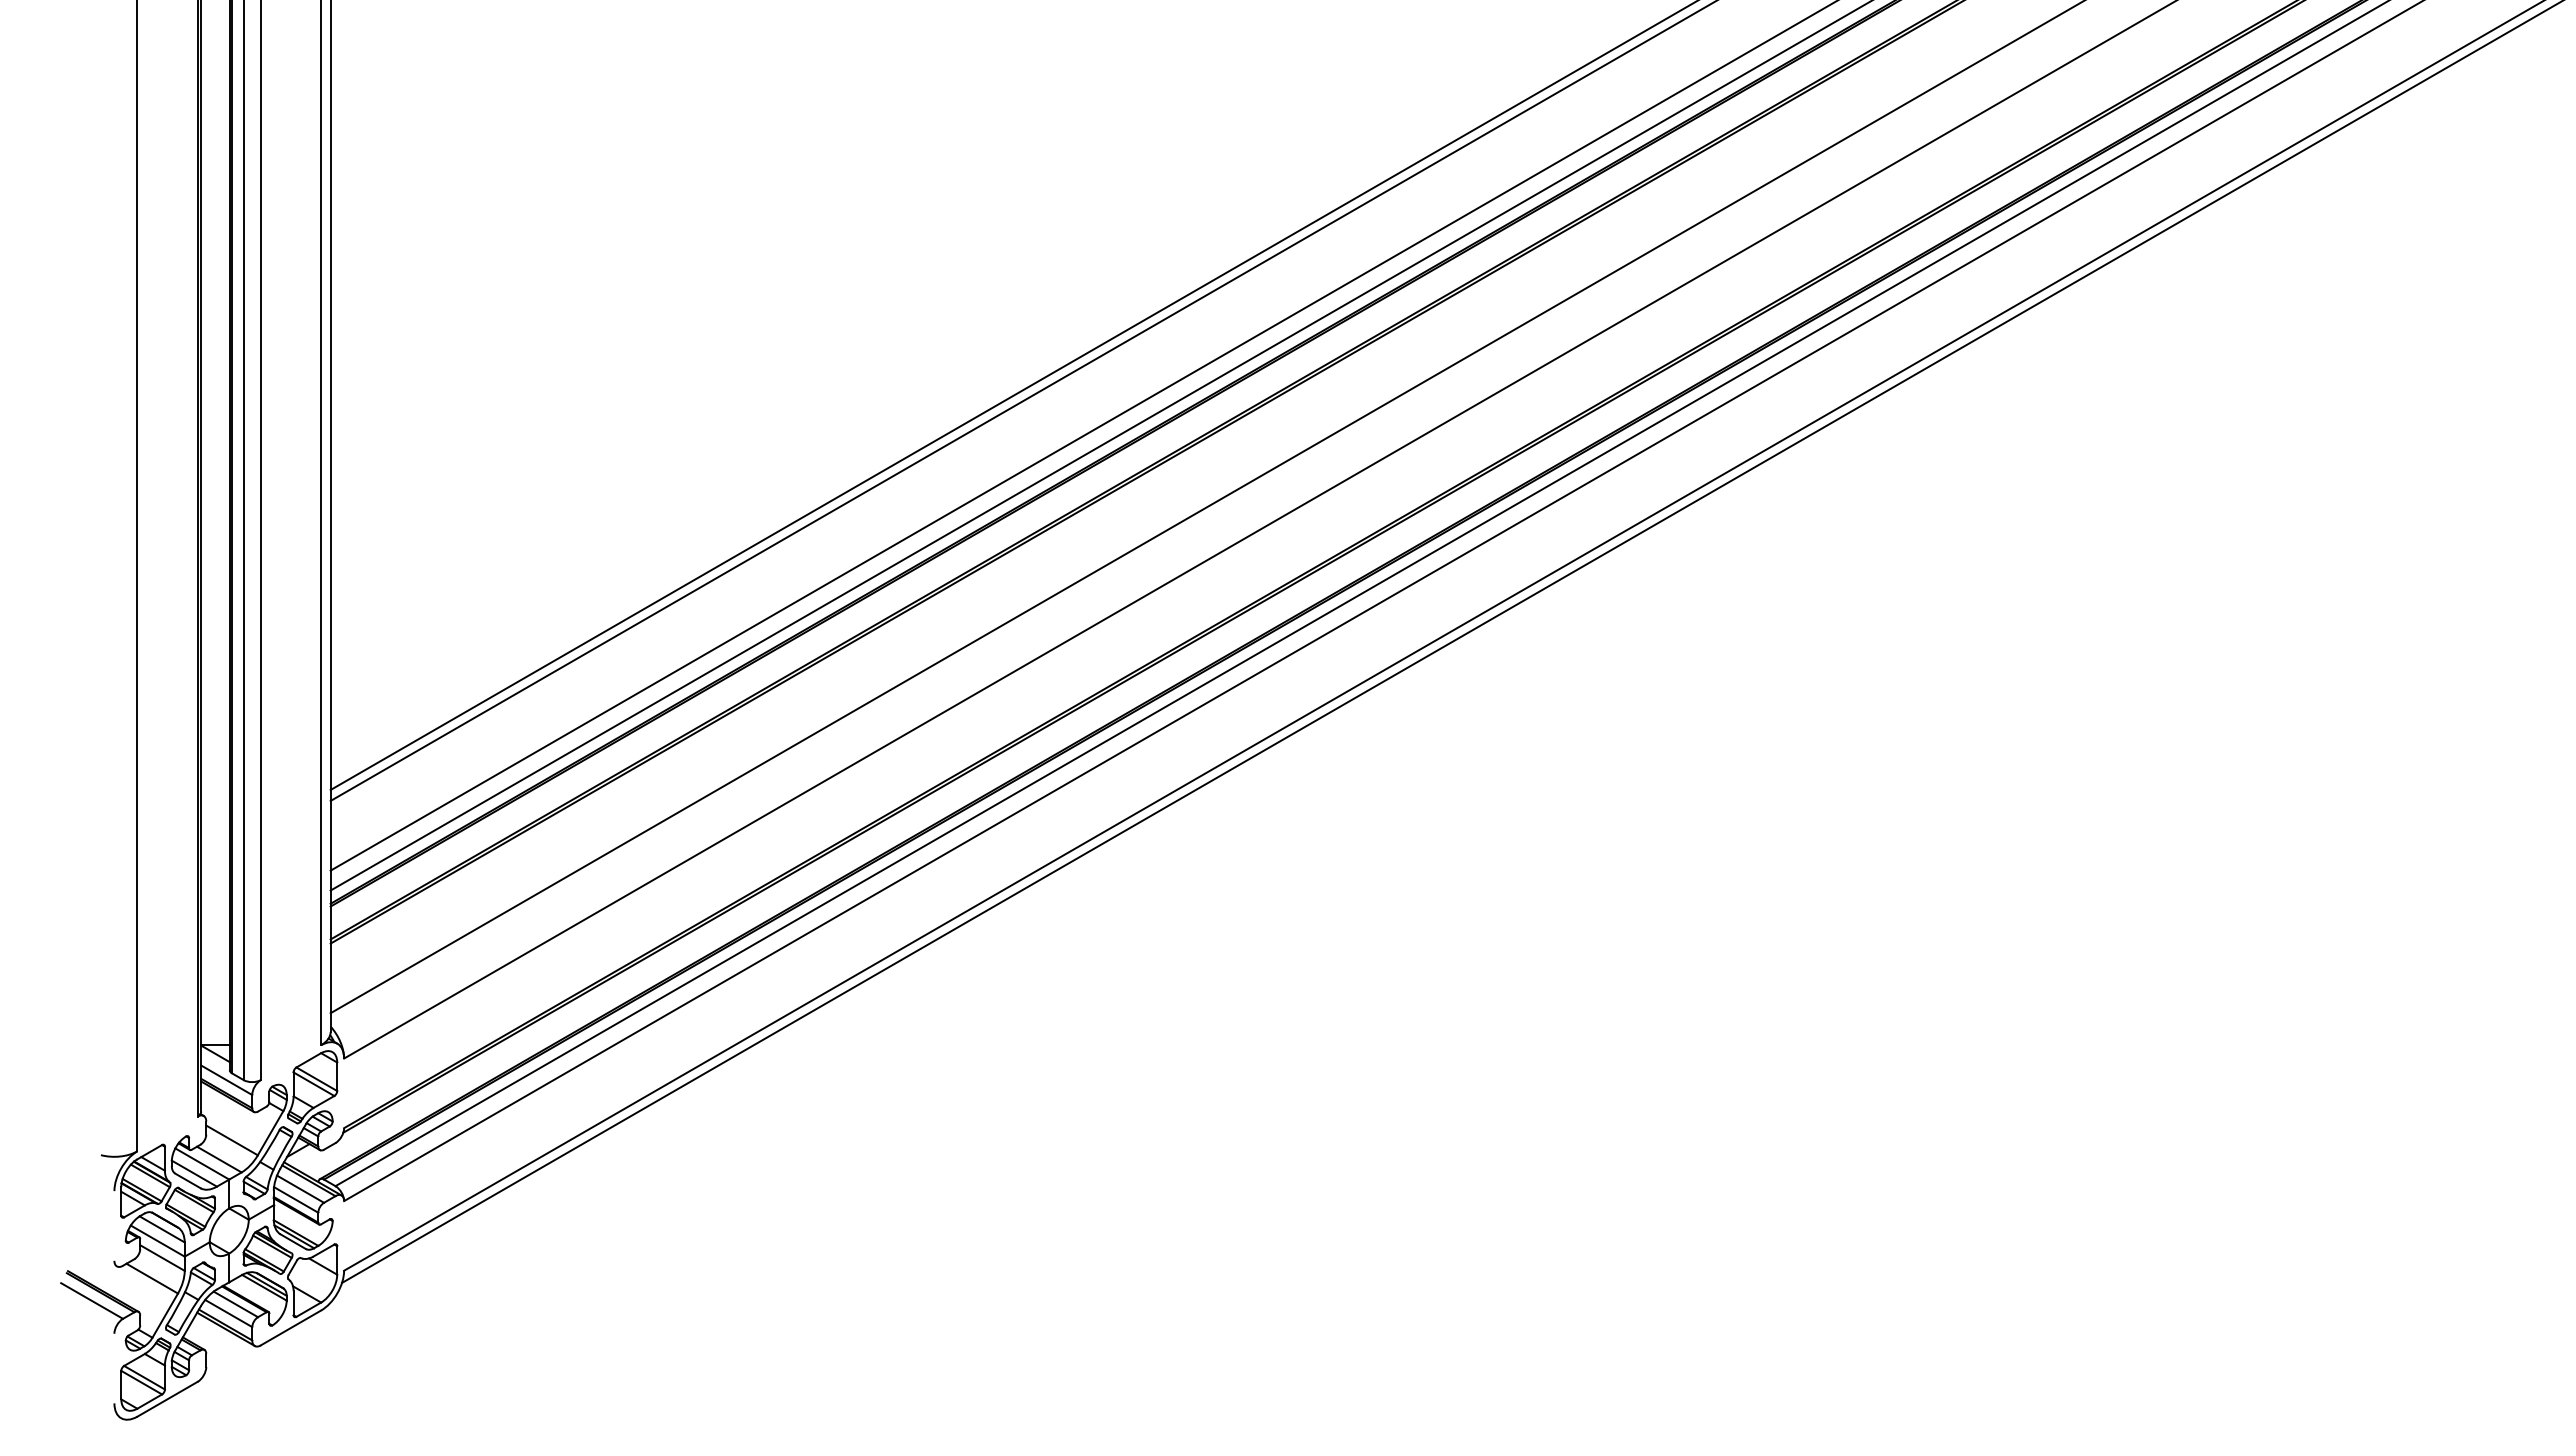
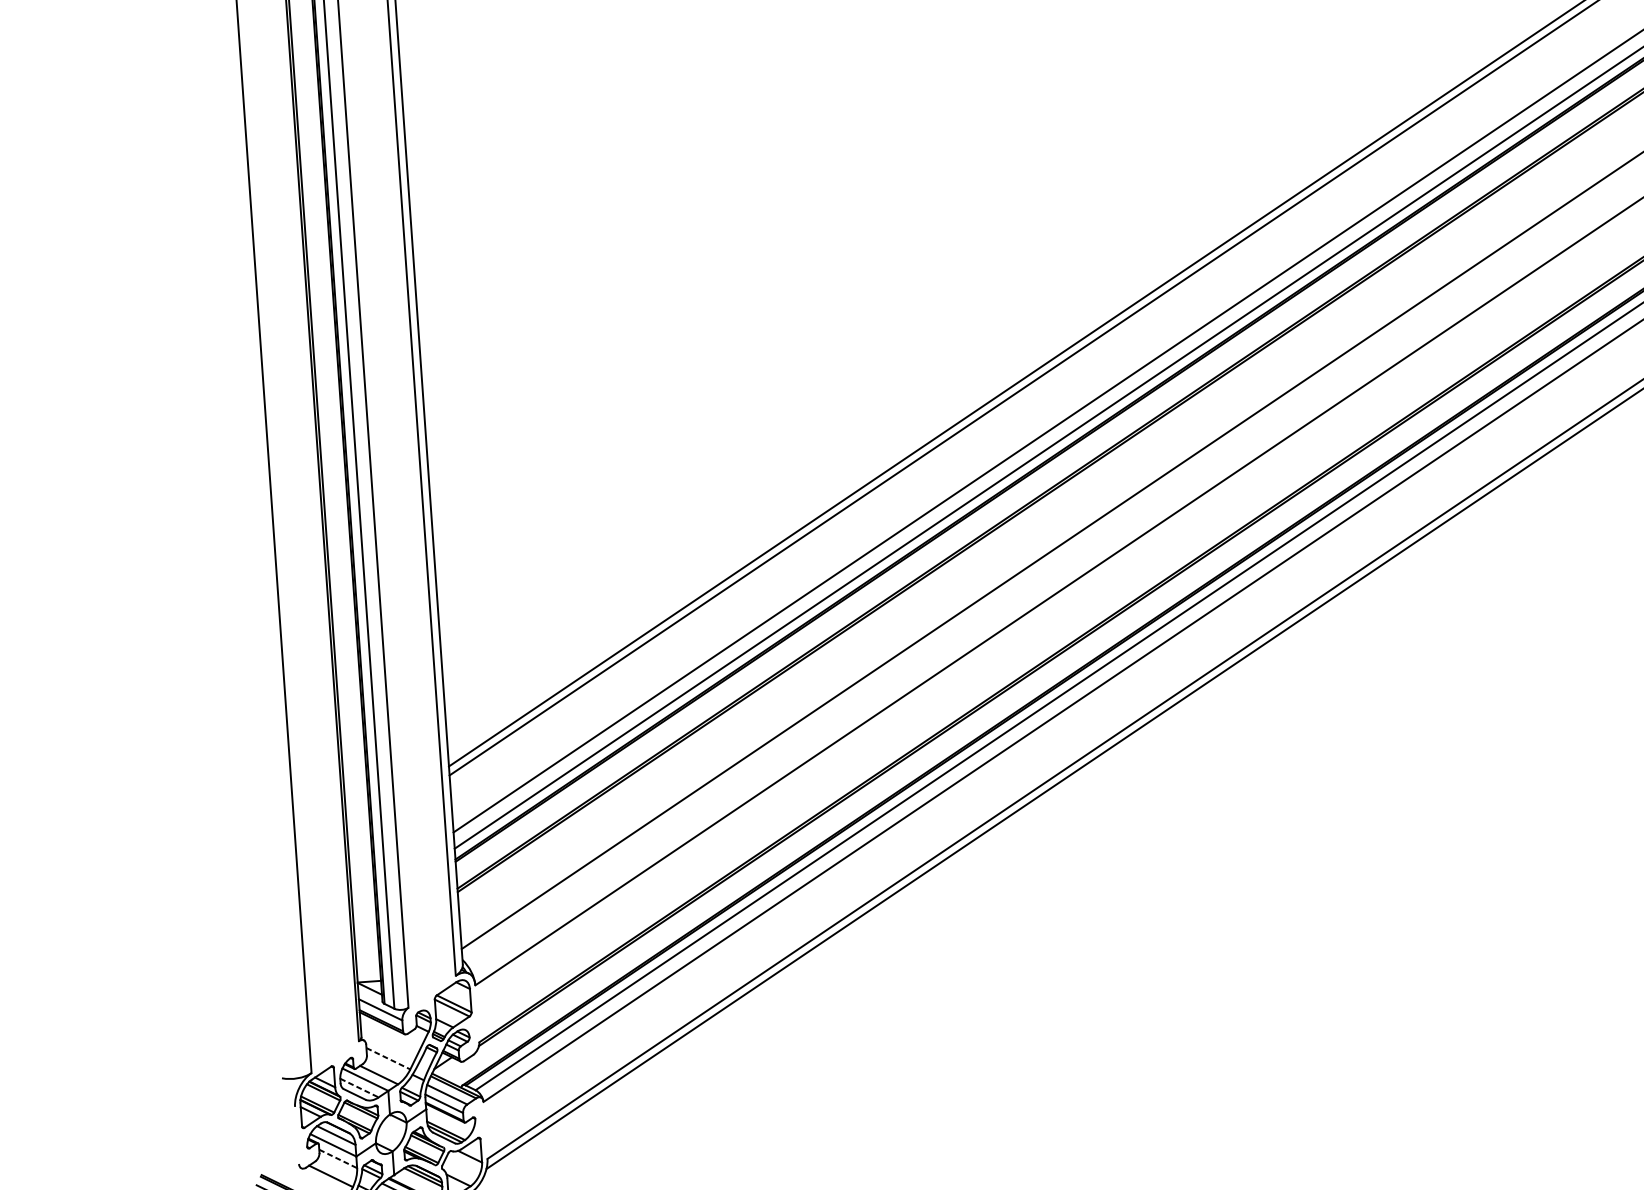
line: (232, 1140) -> (388, 1058), solid -> dashed
line: (194, 1173) -> (359, 1087), solid -> dashed
line: (162, 1258) -> (338, 1159), solid -> dashed

